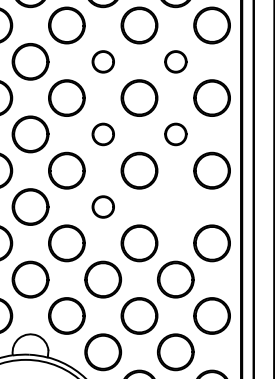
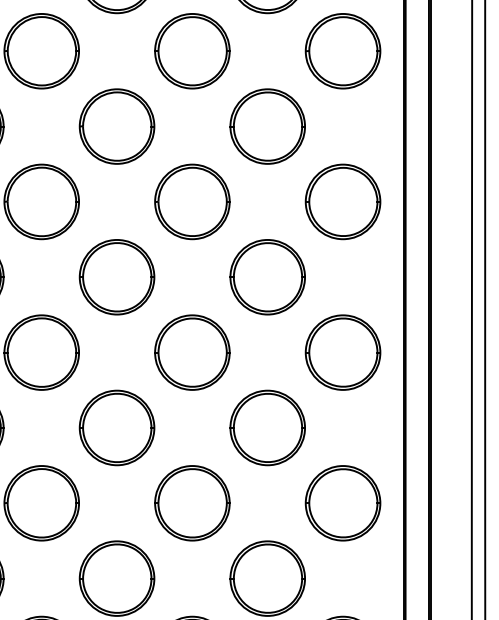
part: (103, 61) -> (117, 125), size x1.67
part: (175, 61) -> (267, 125), size x1.67
part: (103, 134) -> (117, 277), size x1.67
part: (175, 134) -> (267, 277), size x1.67
part: (103, 206) -> (117, 426), size x1.67
circle: (175, 206) -> (267, 426), added

